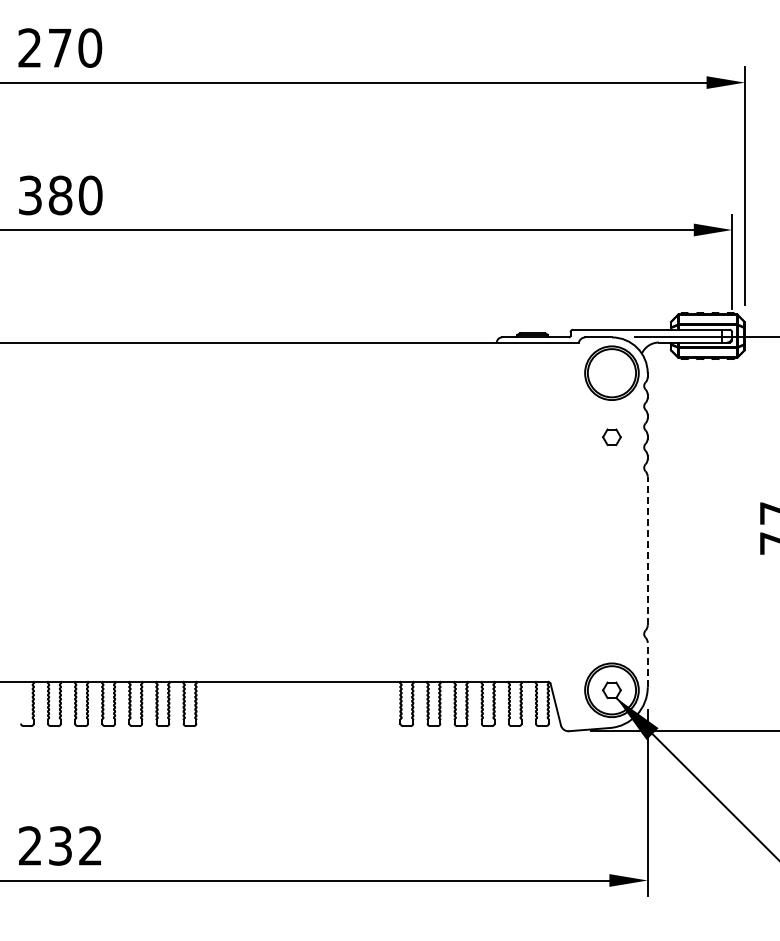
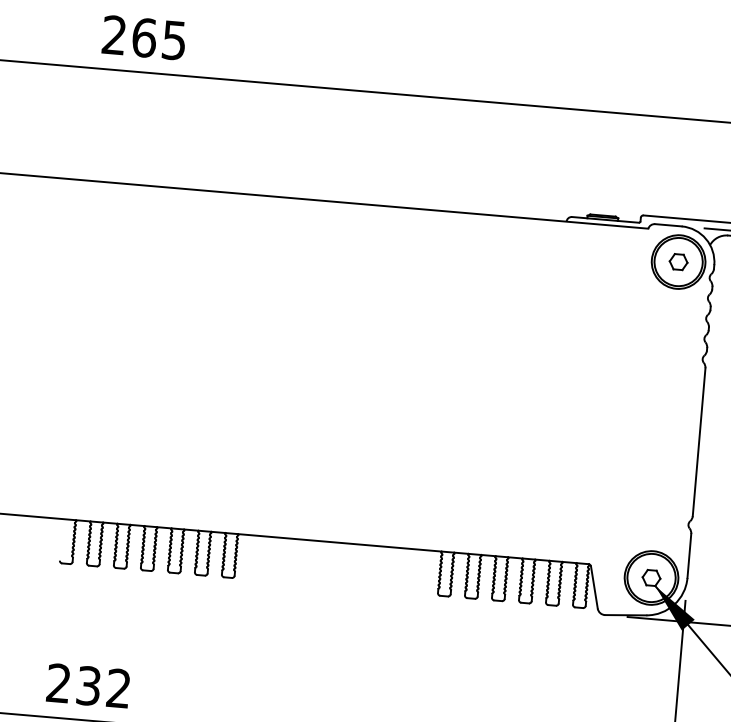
text: (60, 195) -> (144, 37), 380 -> 265
part: (611, 436) -> (678, 261), moved
line: (647, 550) -> (698, 441), dashed -> solid
line: (647, 664) -> (689, 555), dashed -> solid

